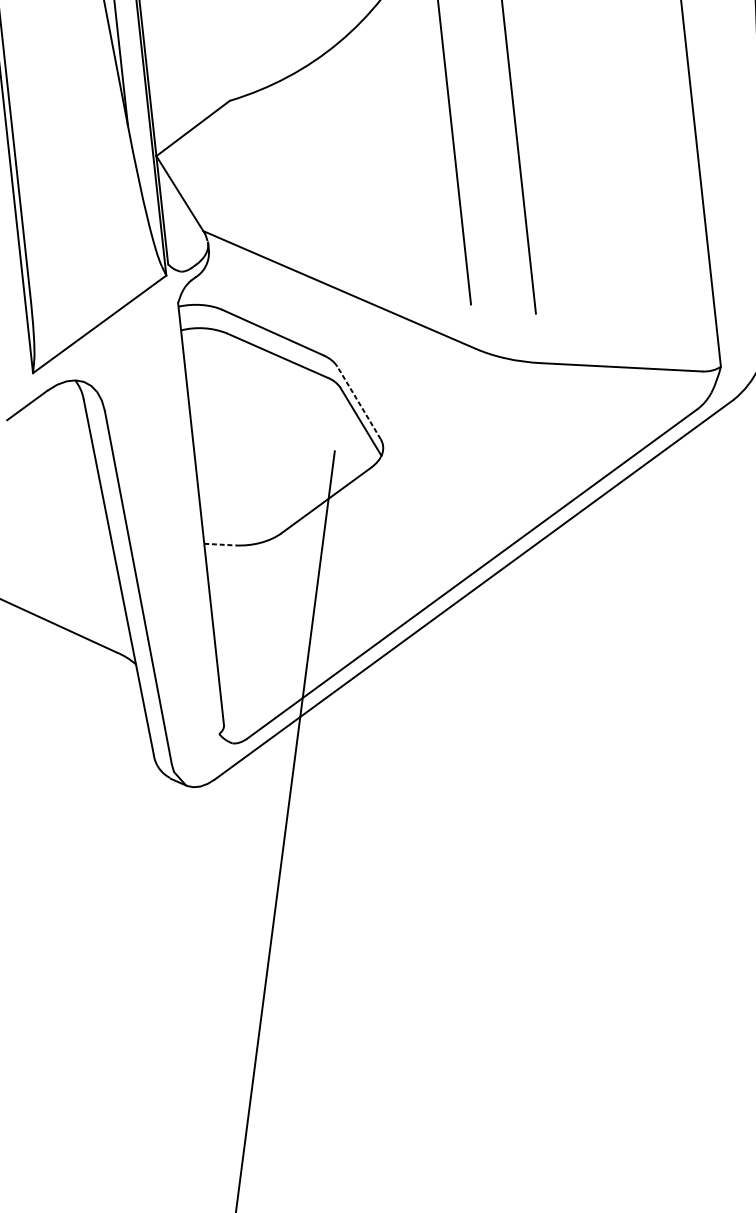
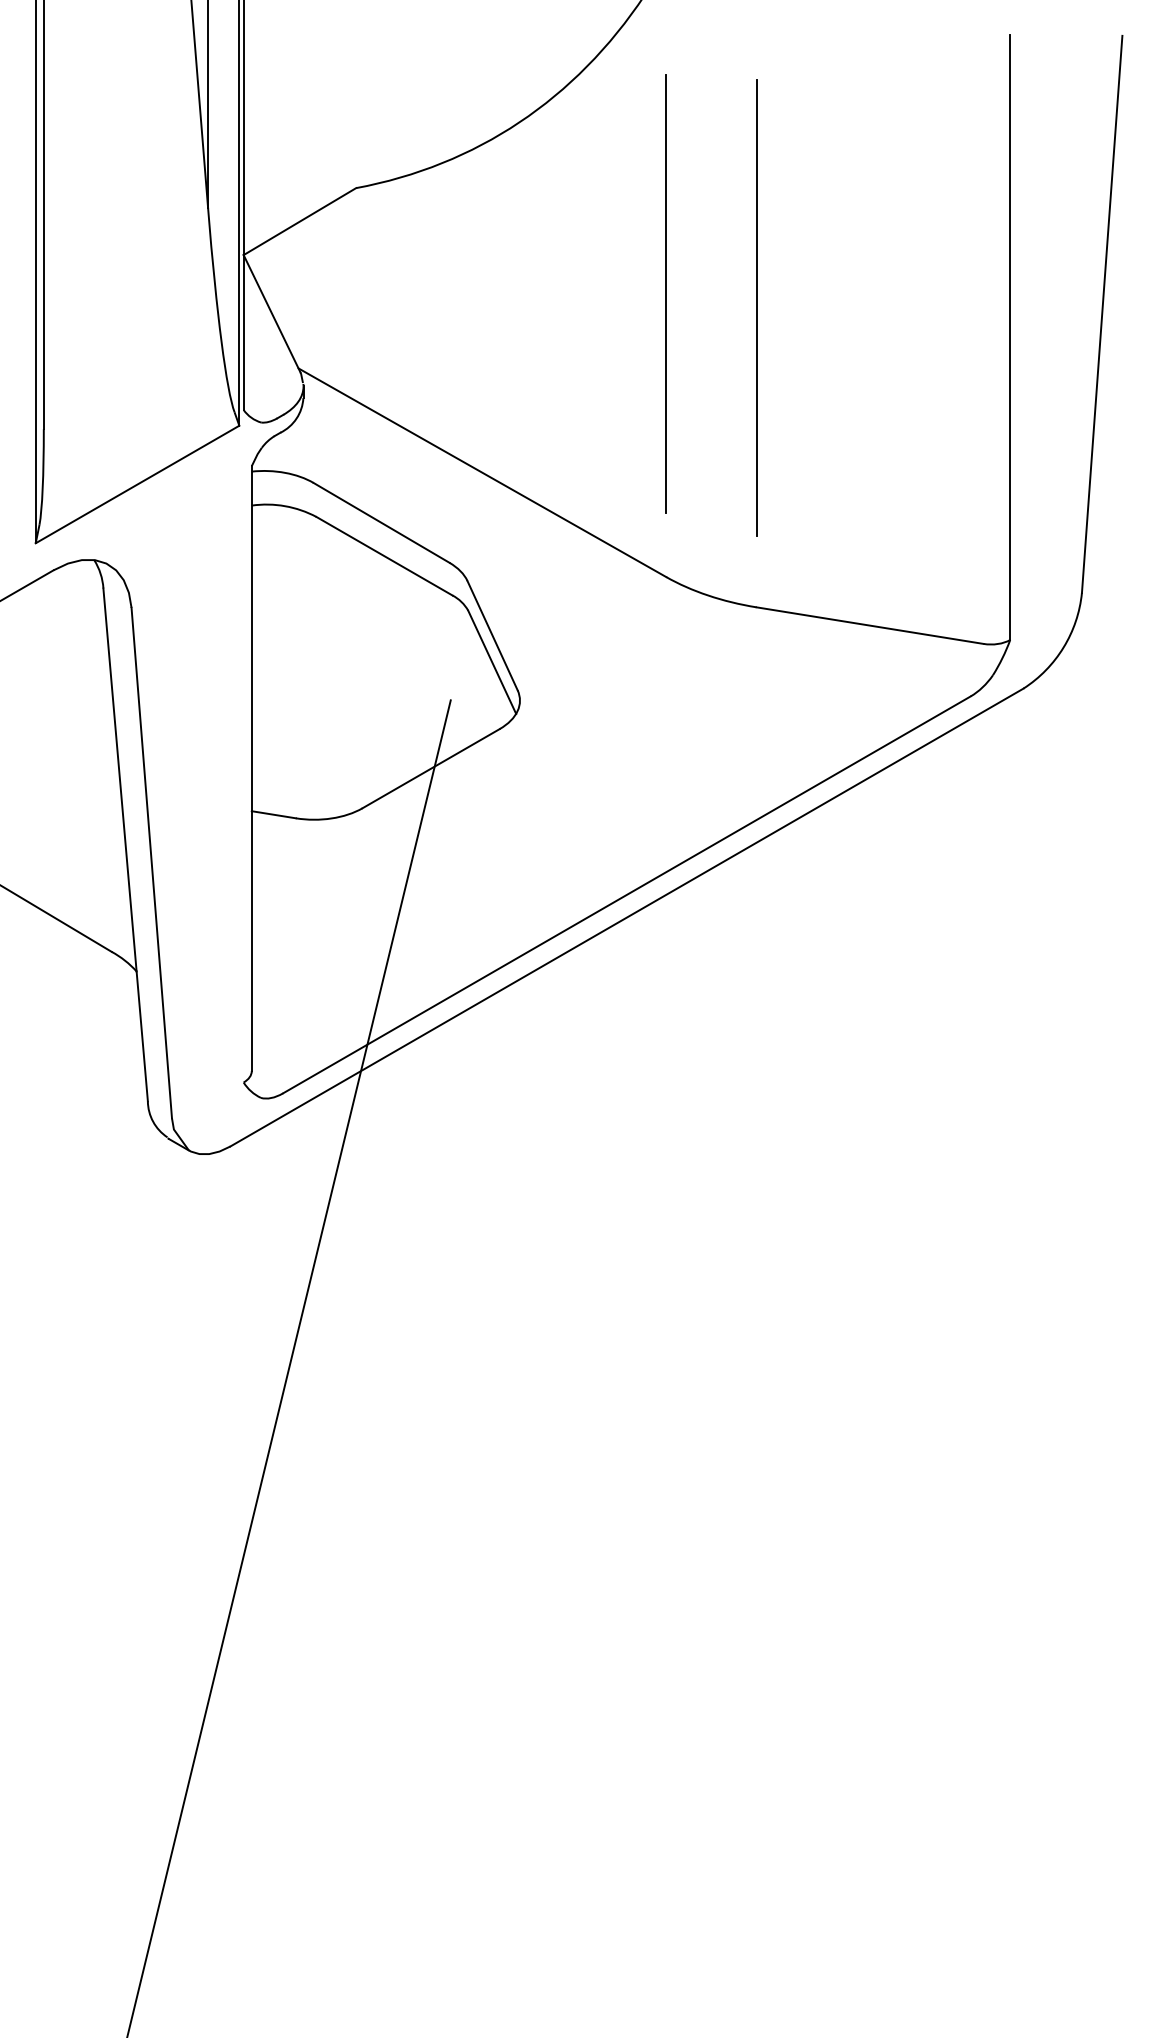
line: (359, 402) -> (492, 635), dashed -> solid
line: (220, 544) -> (274, 814), dashed -> solid

